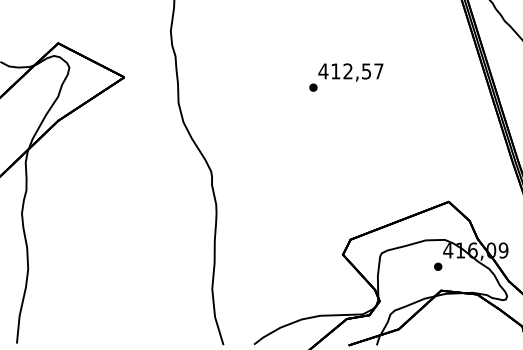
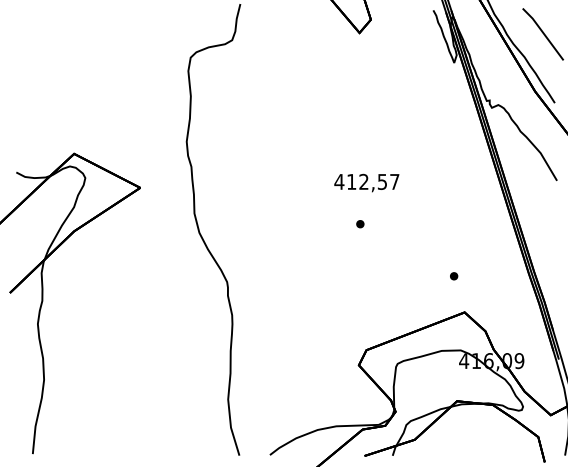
part: (313, 87) -> (360, 224), moved
part: (438, 266) -> (454, 276), moved

